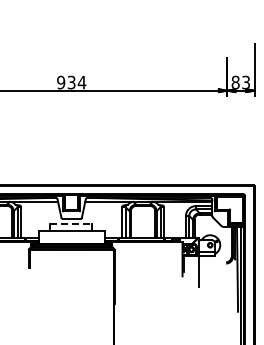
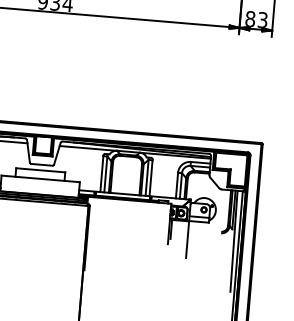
line: (71, 223) -> (41, 170), dashed -> solid

